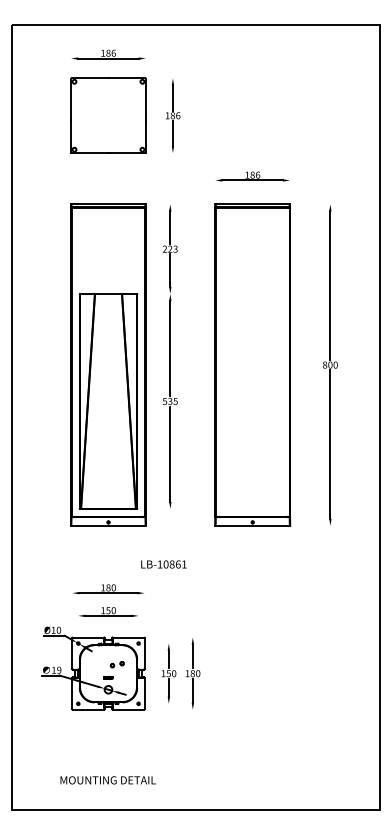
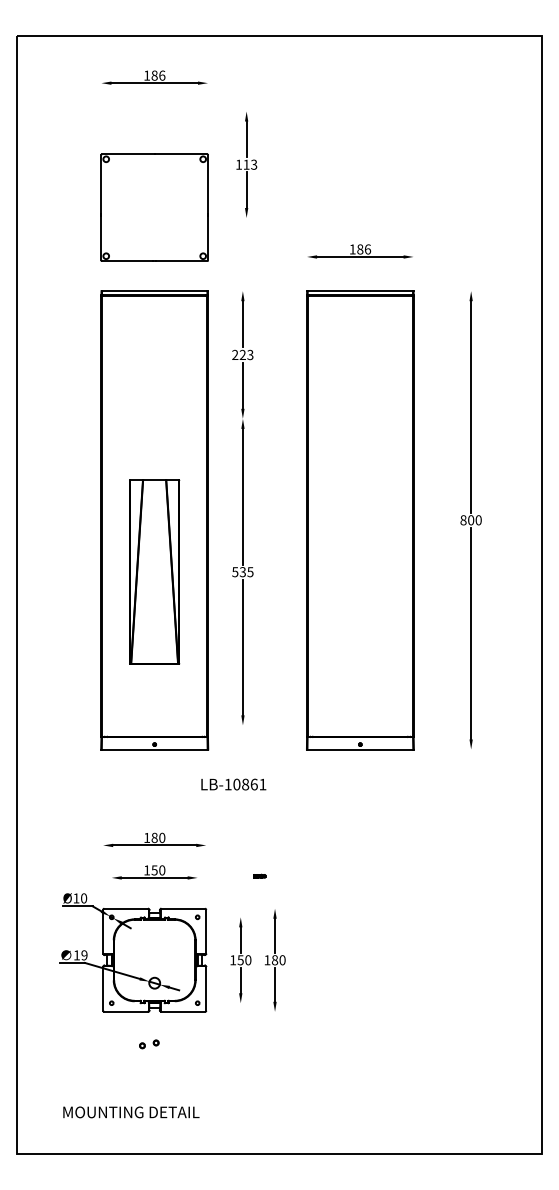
part: (108, 115) -> (154, 207), moved
text: (175, 115) -> (250, 164), 186 -> 113
part: (108, 401) -> (154, 571), size x0.6
text: (163, 564) -> (233, 784), moved
part: (117, 664) -> (149, 1044), moved
part: (108, 677) -> (259, 875), moved
text: (108, 780) -> (131, 1112), moved

